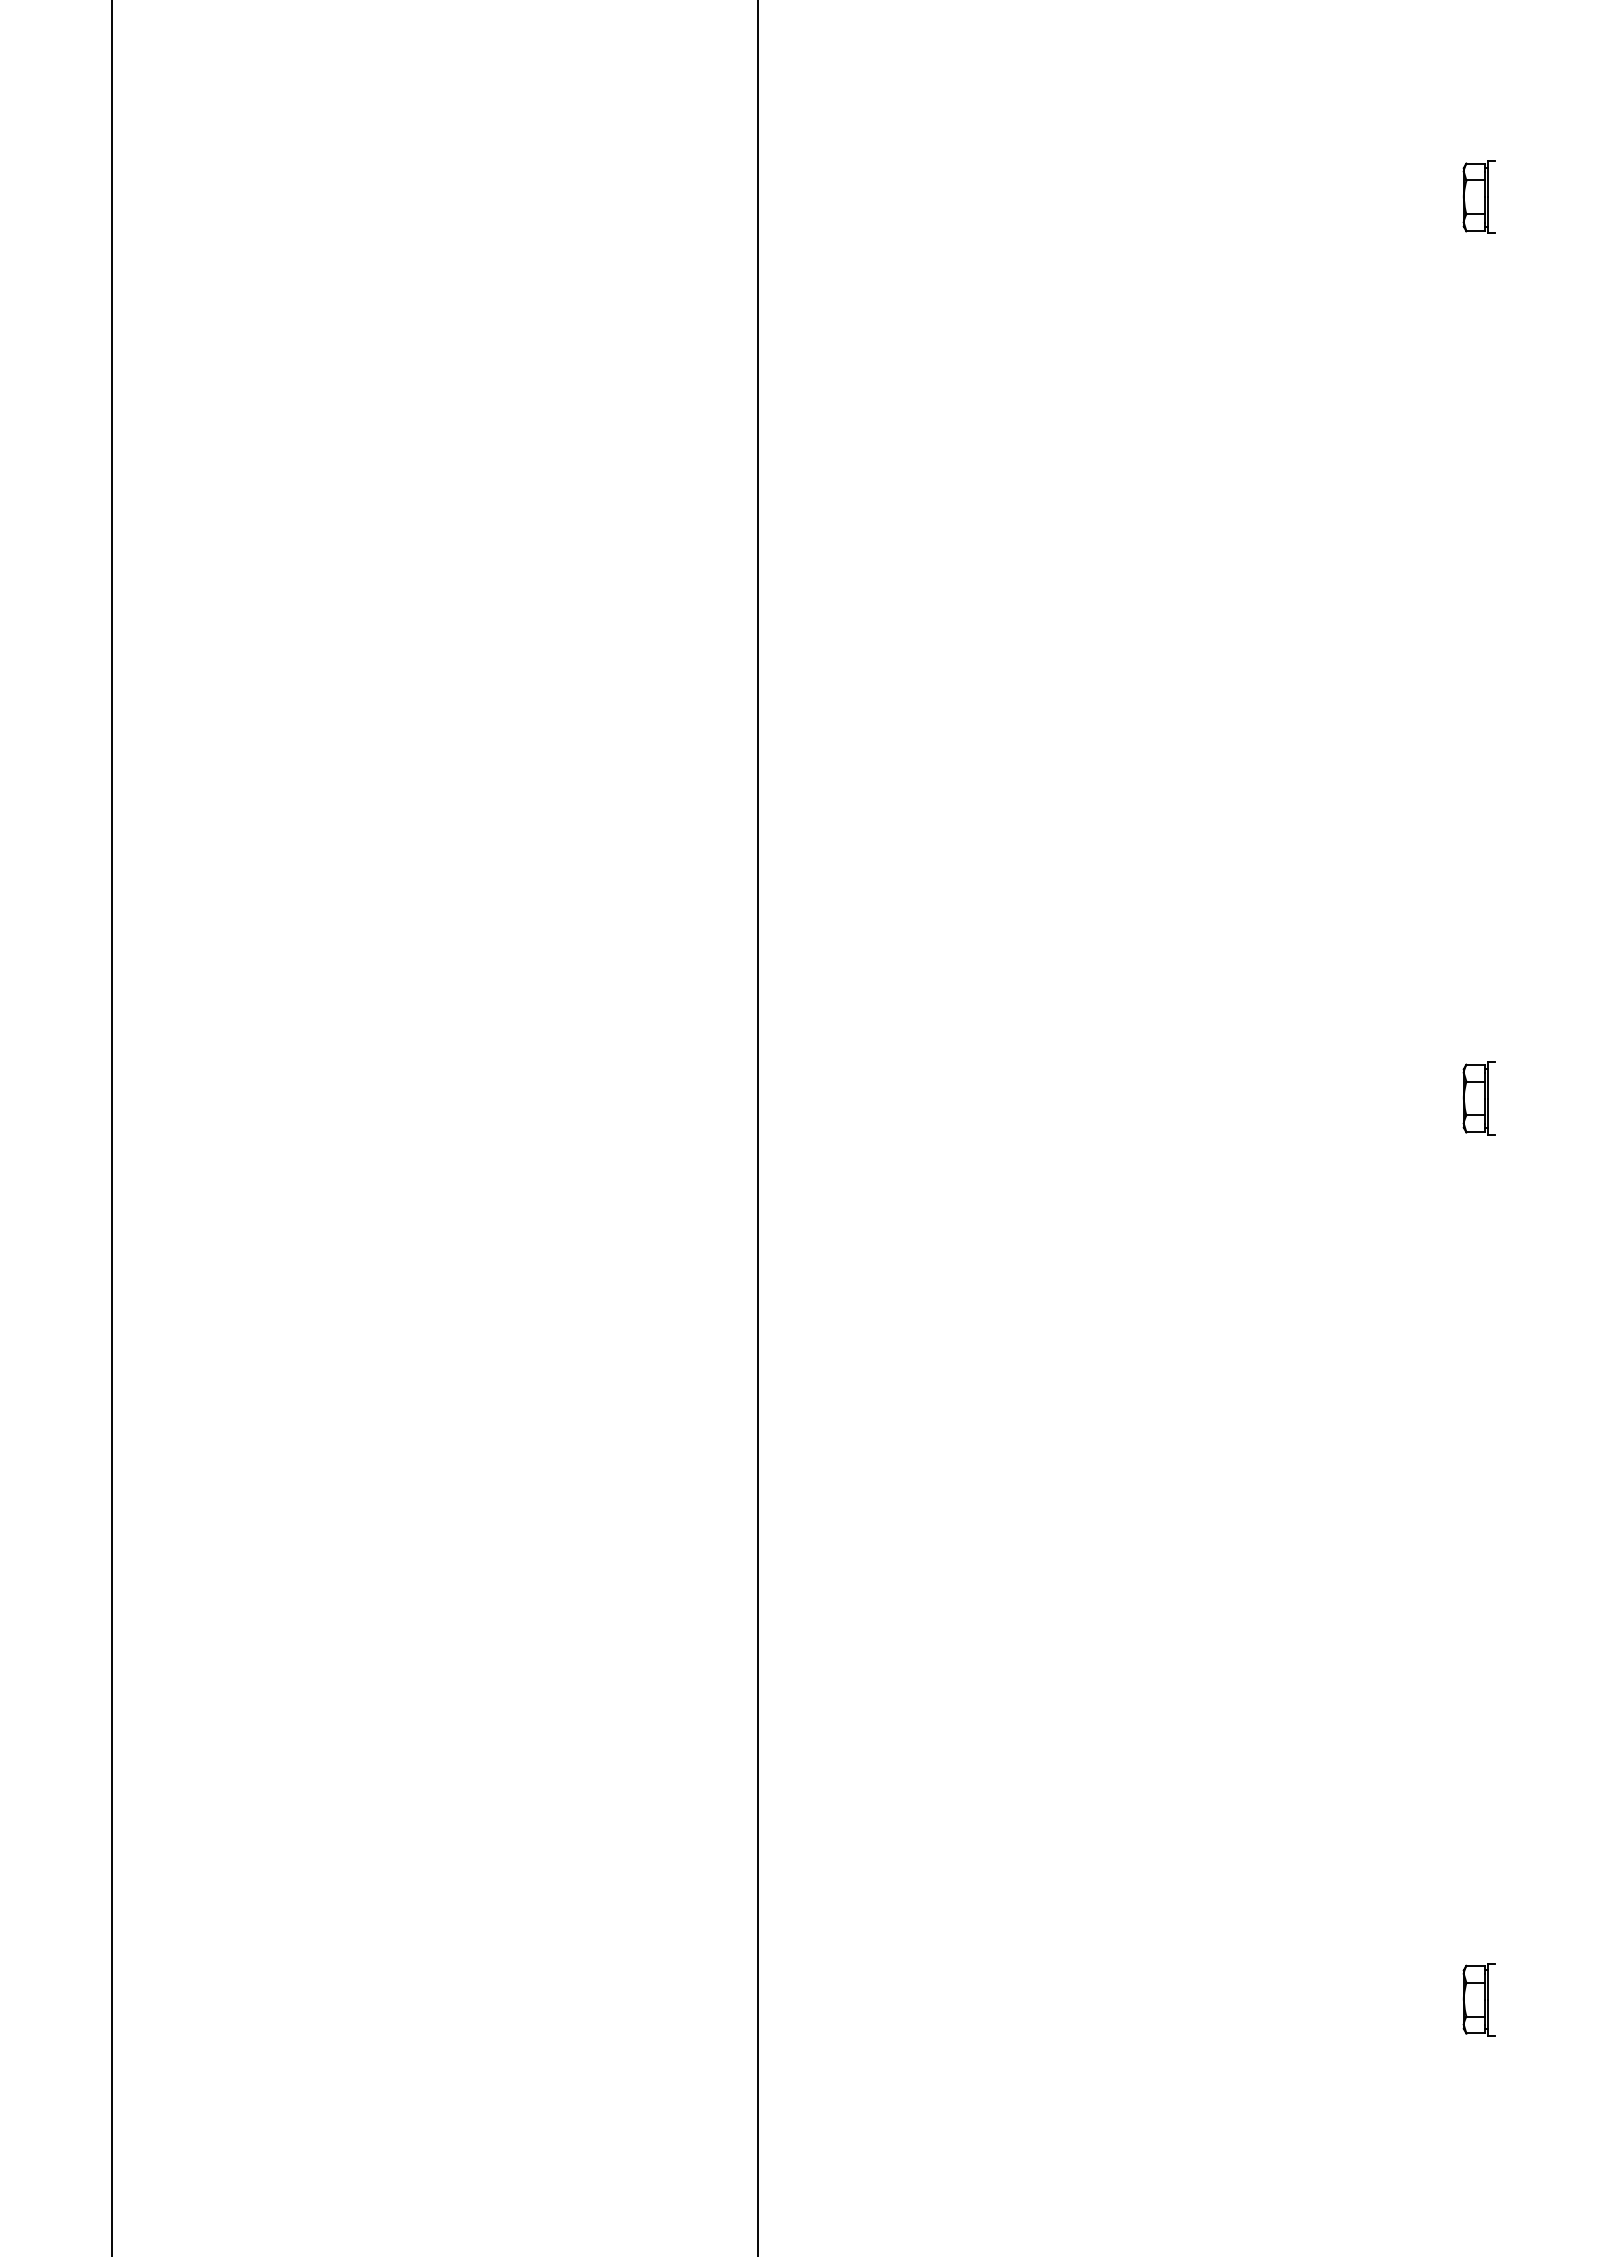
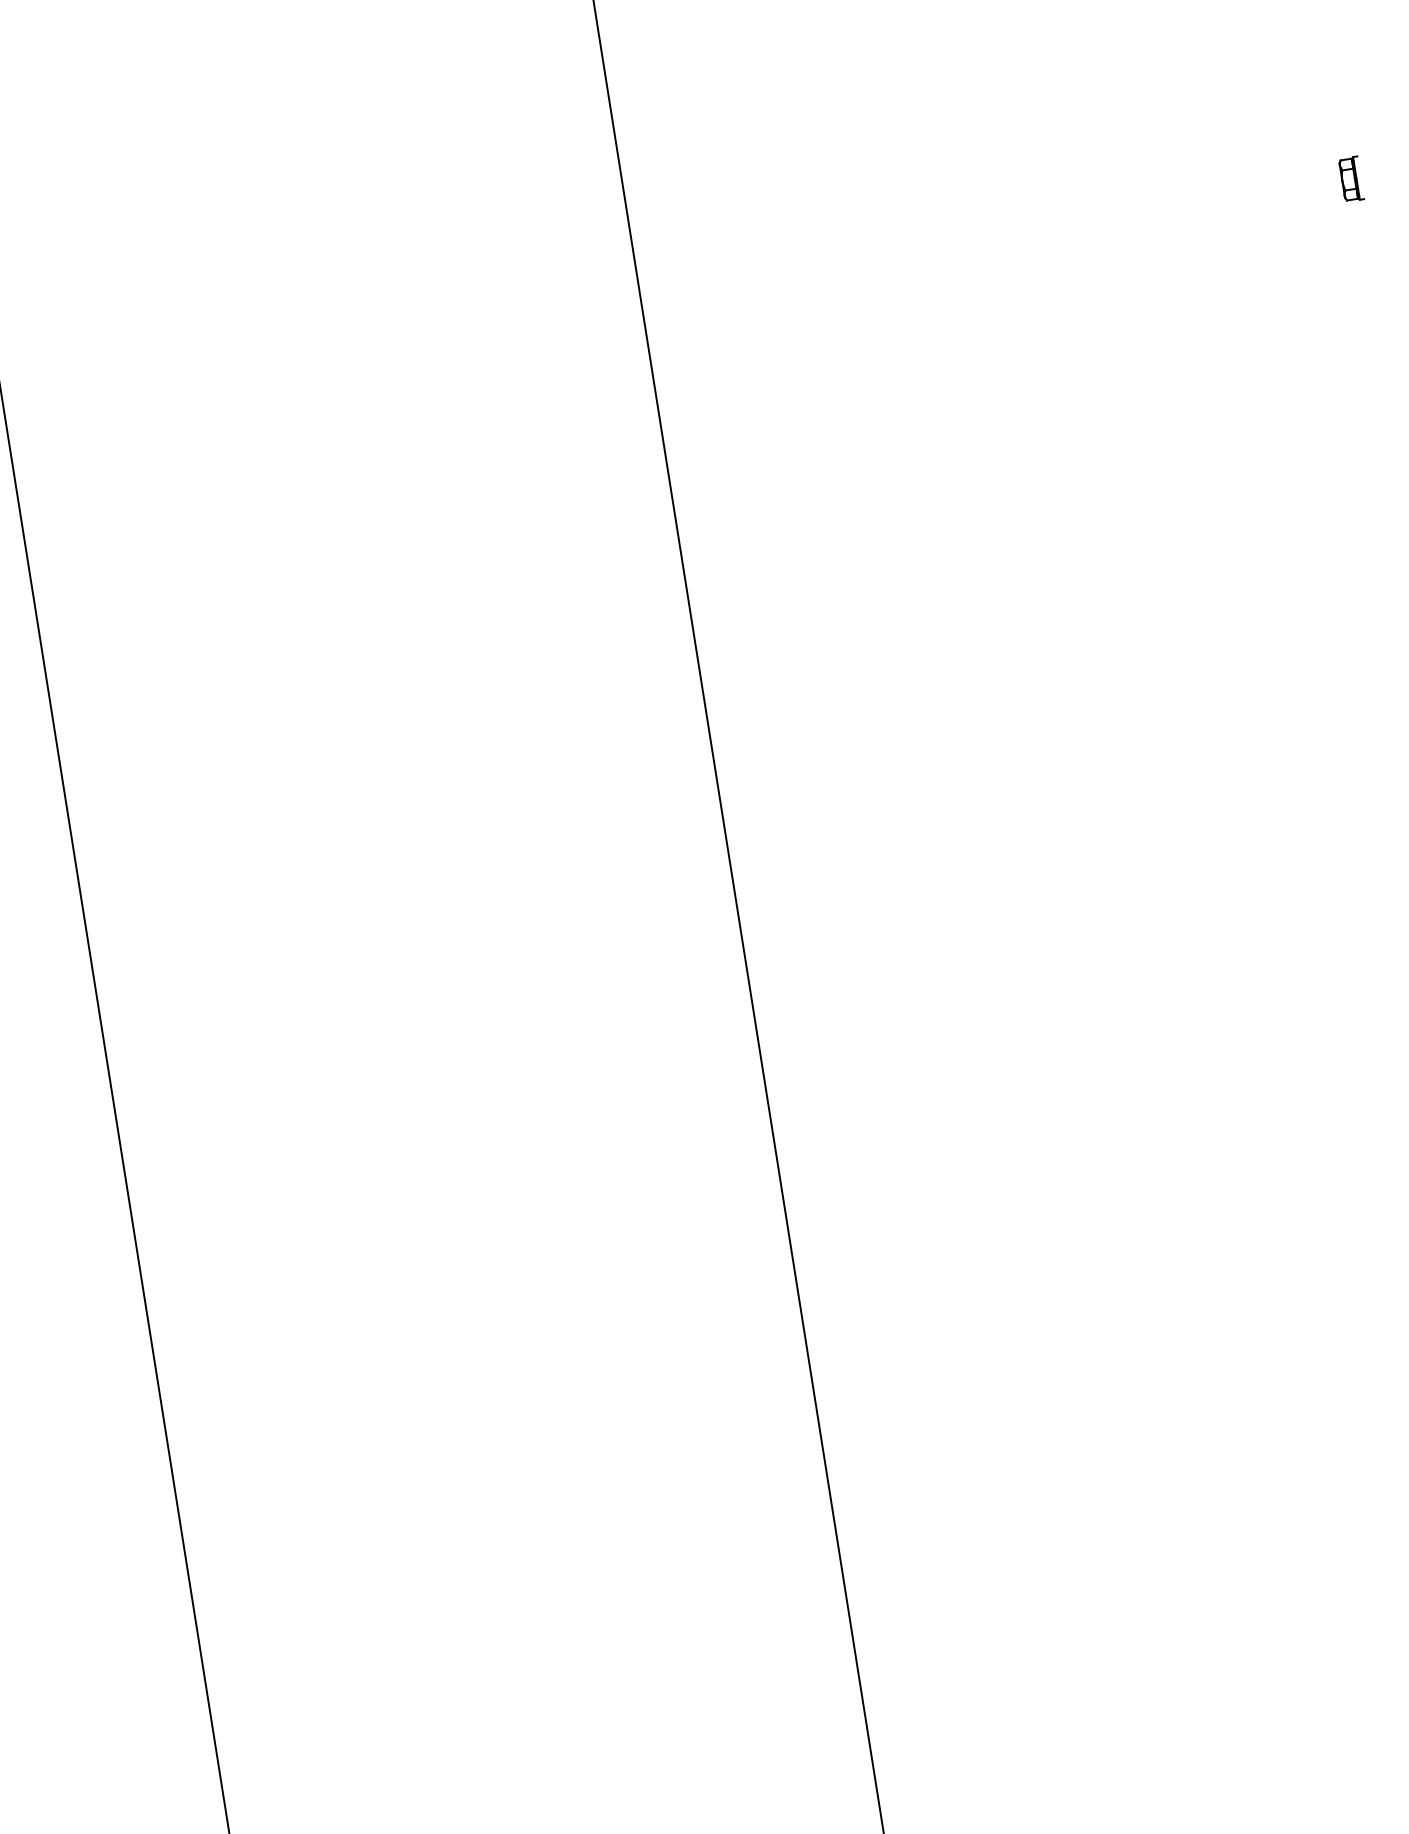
part: (1478, 196) -> (1350, 178), size x0.6

